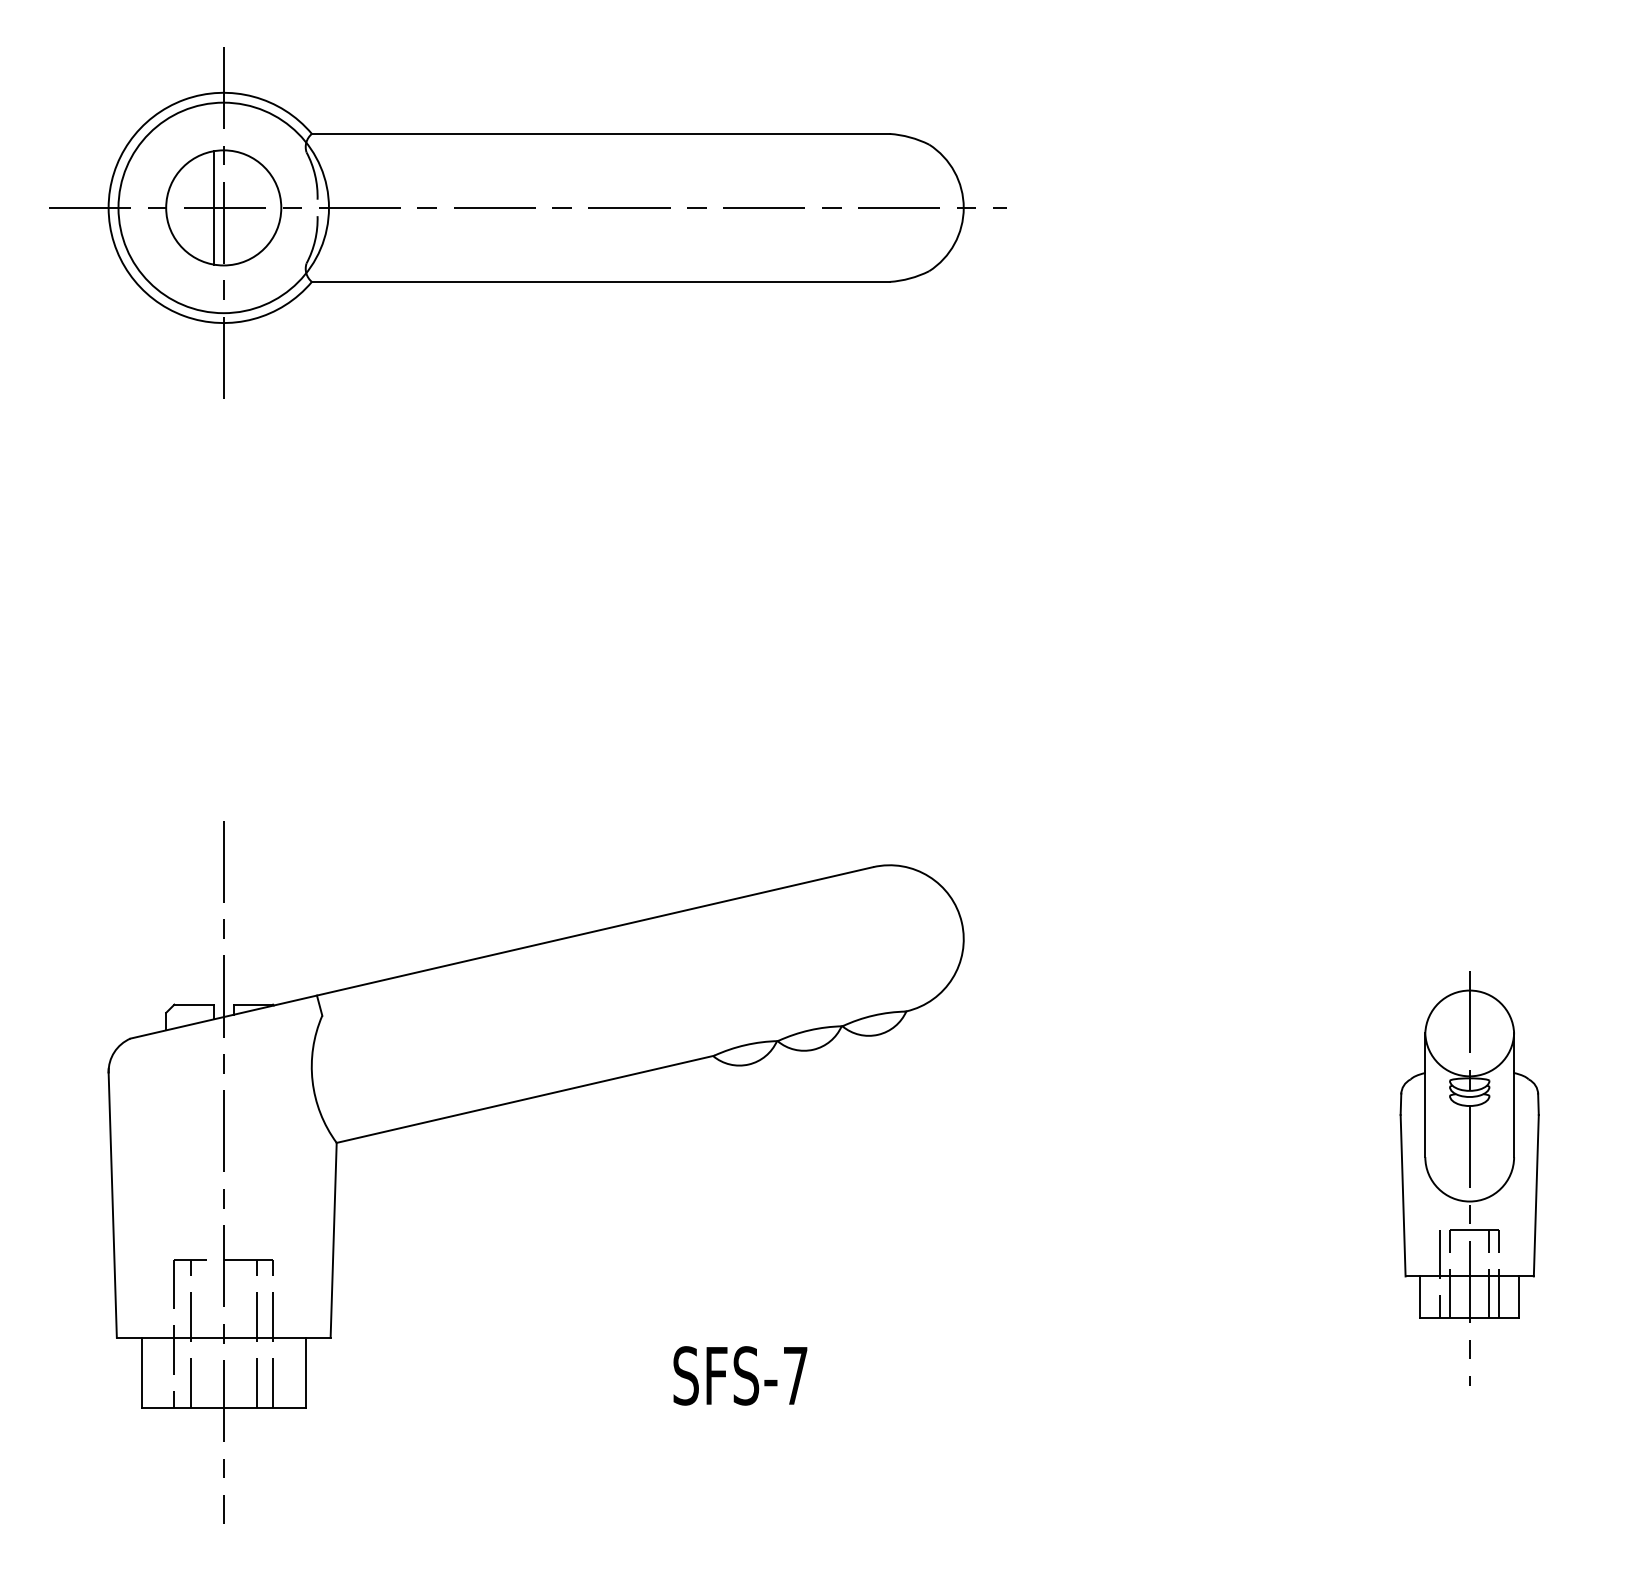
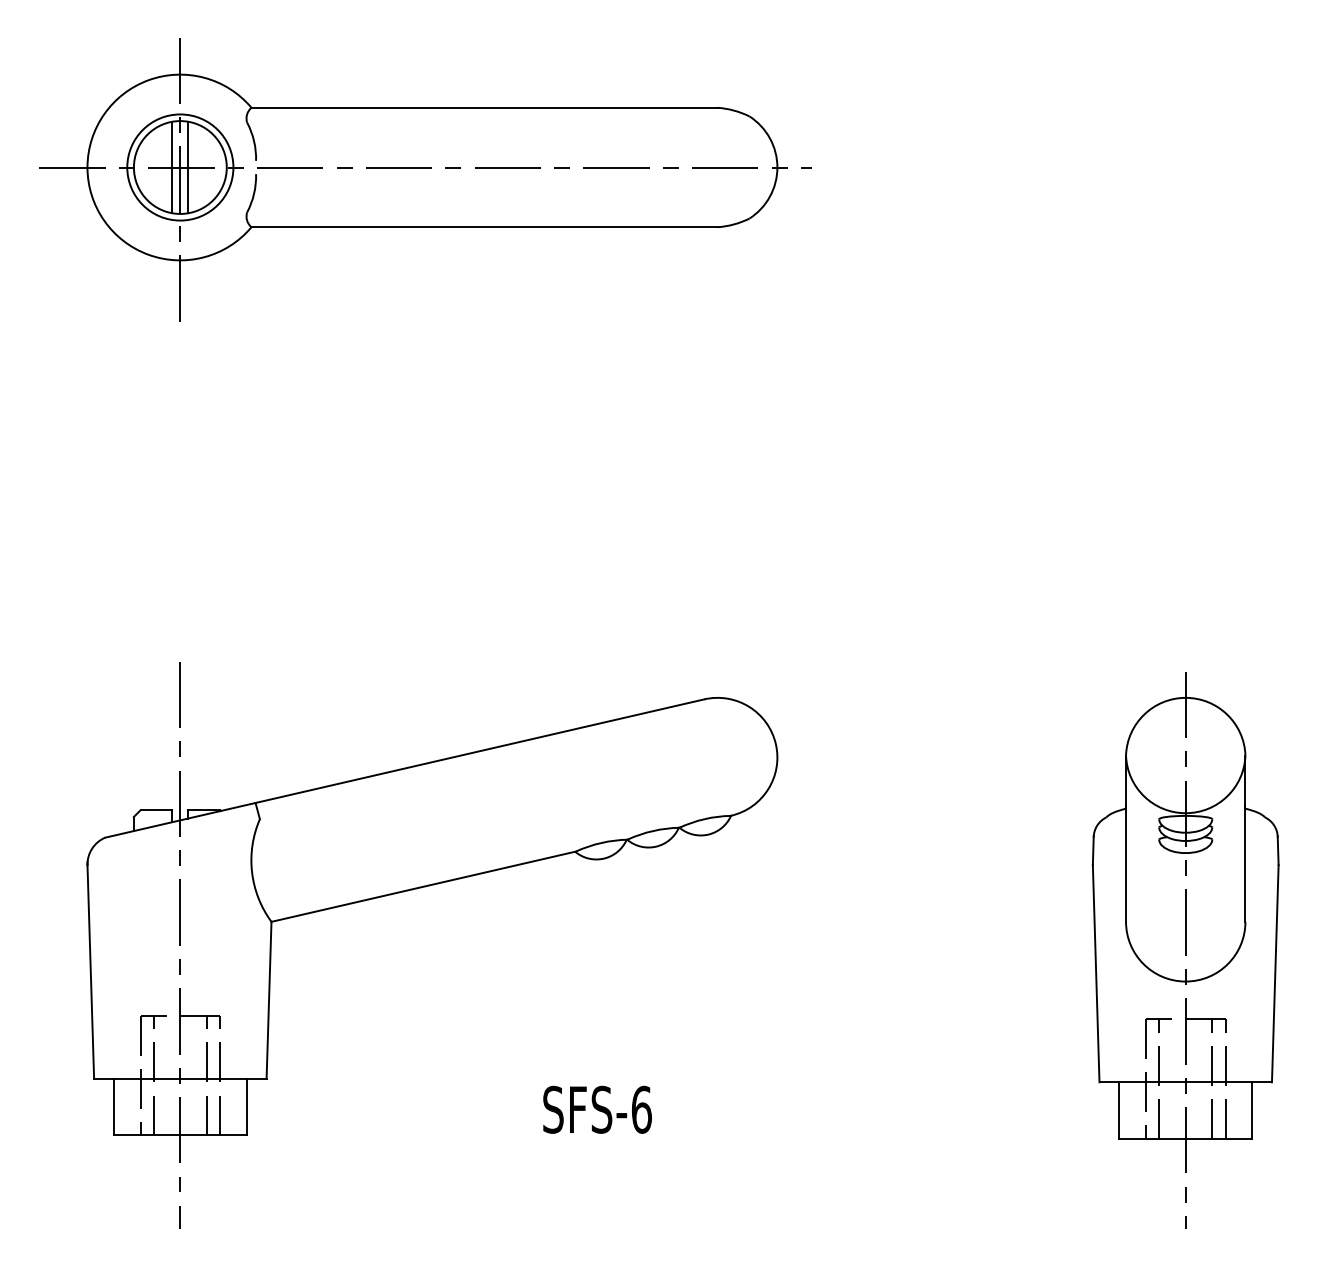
circle: (223, 207) -> (180, 167), size x0.62
line: (233, 207) -> (188, 167), added
part: (1469, 1178) -> (1185, 950), size x1.67
text: (795, 1375) -> (641, 1109), SFS-7 -> SFS-6

